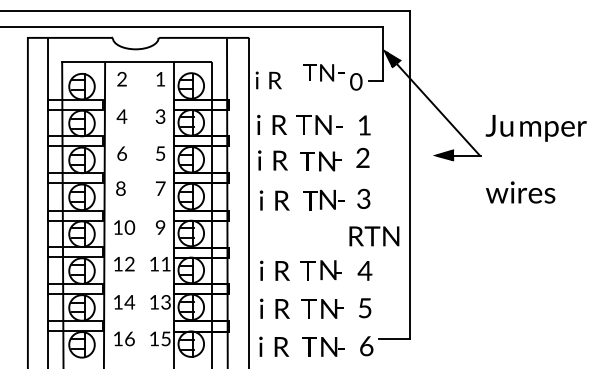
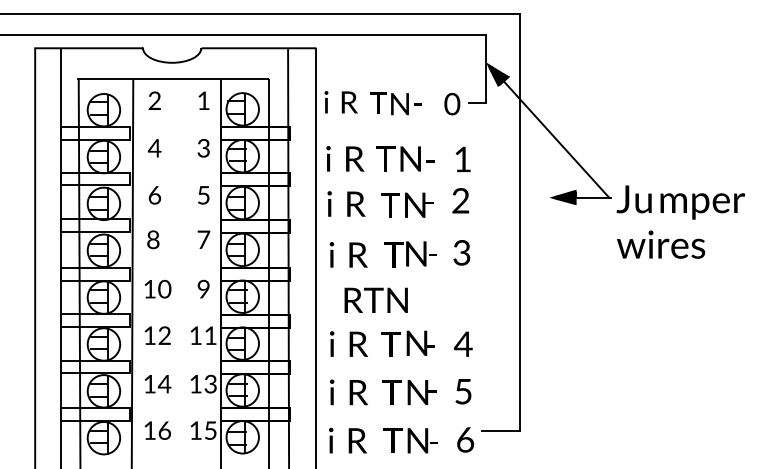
text: (323, 72) -> (395, 103), moved
text: (535, 128) -> (679, 202), moved
text: (374, 236) -> (376, 300), moved

